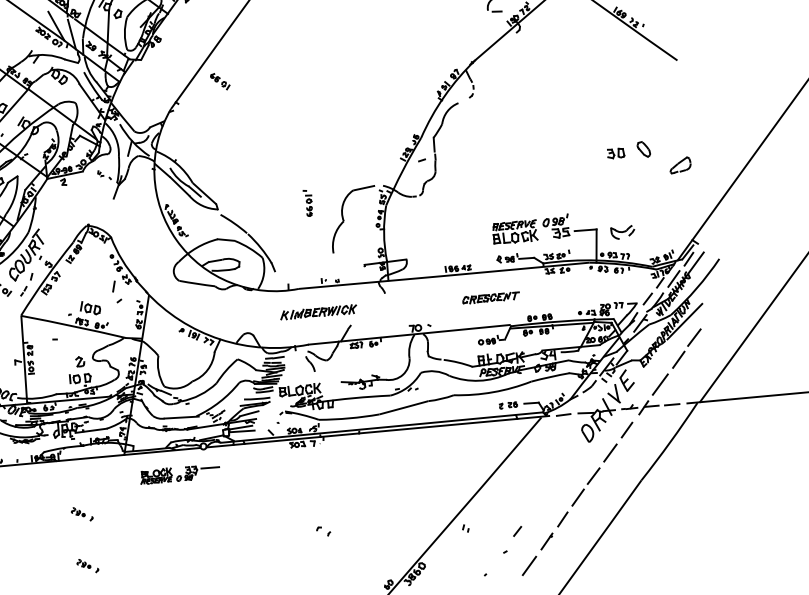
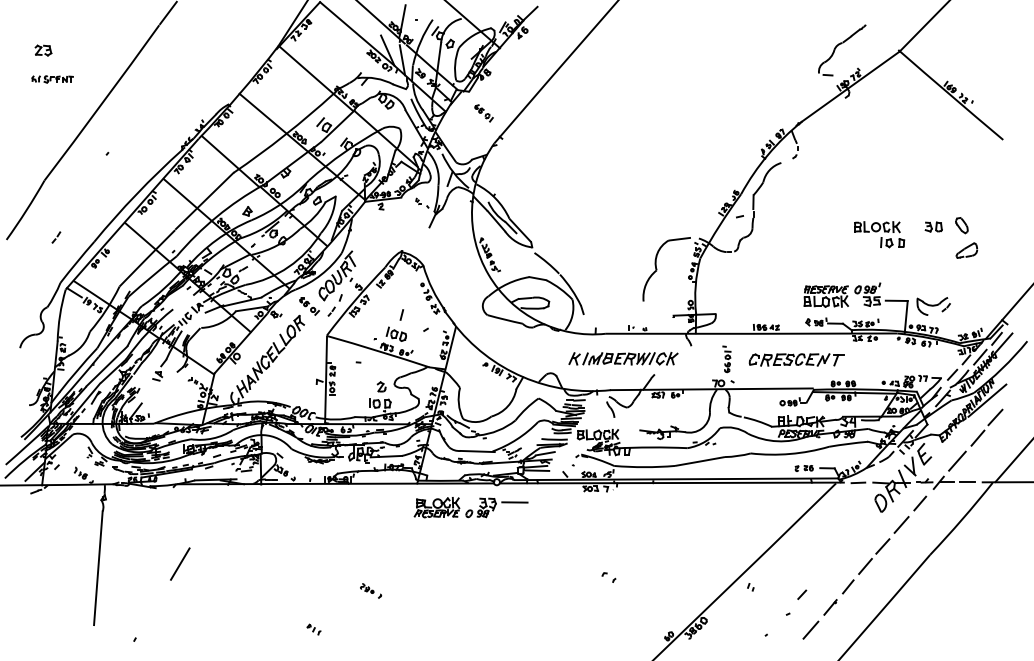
part: (219, 81) -> (483, 113), moved
part: (562, 165) -> (879, 234), added
part: (680, 165) -> (966, 250), moved
part: (307, 203) -> (726, 359), moved
part: (622, 232) -> (933, 306), size x1.43
line: (113, 286) -> (401, 314), moved
part: (491, 297) -> (796, 359), size x1.67
part: (318, 311) -> (623, 358), size x1.43
part: (179, 473) -> (470, 507), size x1.43
part: (82, 513) -> (370, 538), removed

